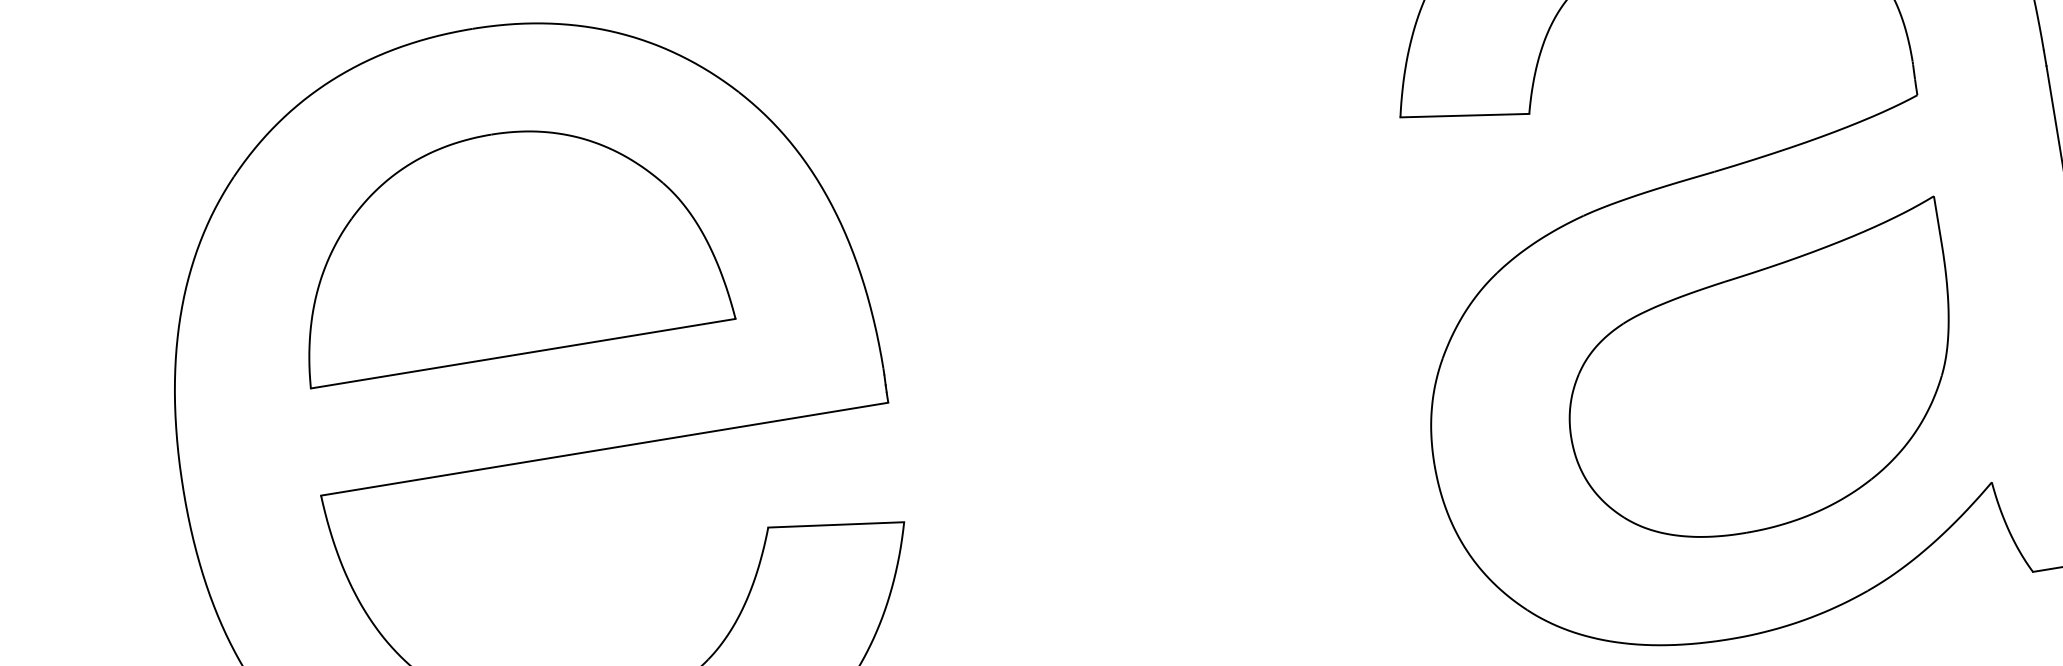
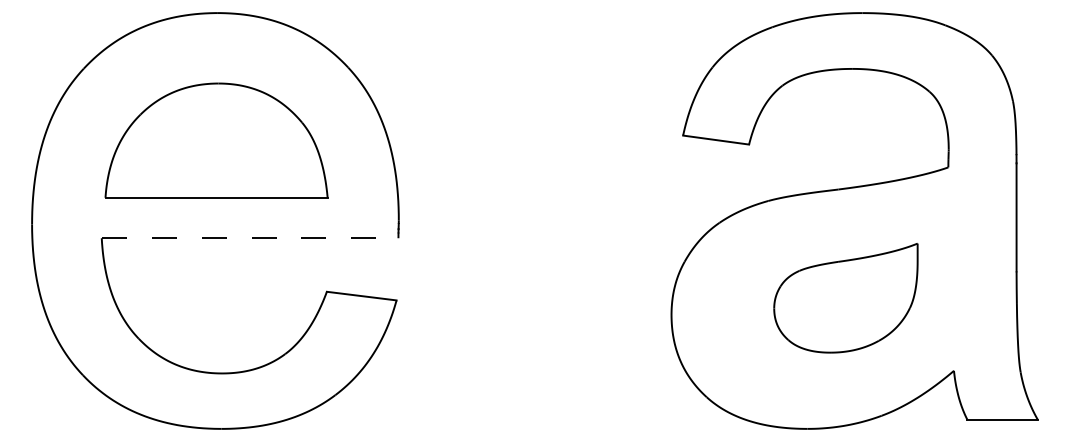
part: (505, 244) -> (216, 140), moved
part: (1761, 376) -> (845, 297), size x0.7
line: (605, 449) -> (250, 238), solid -> dashed

